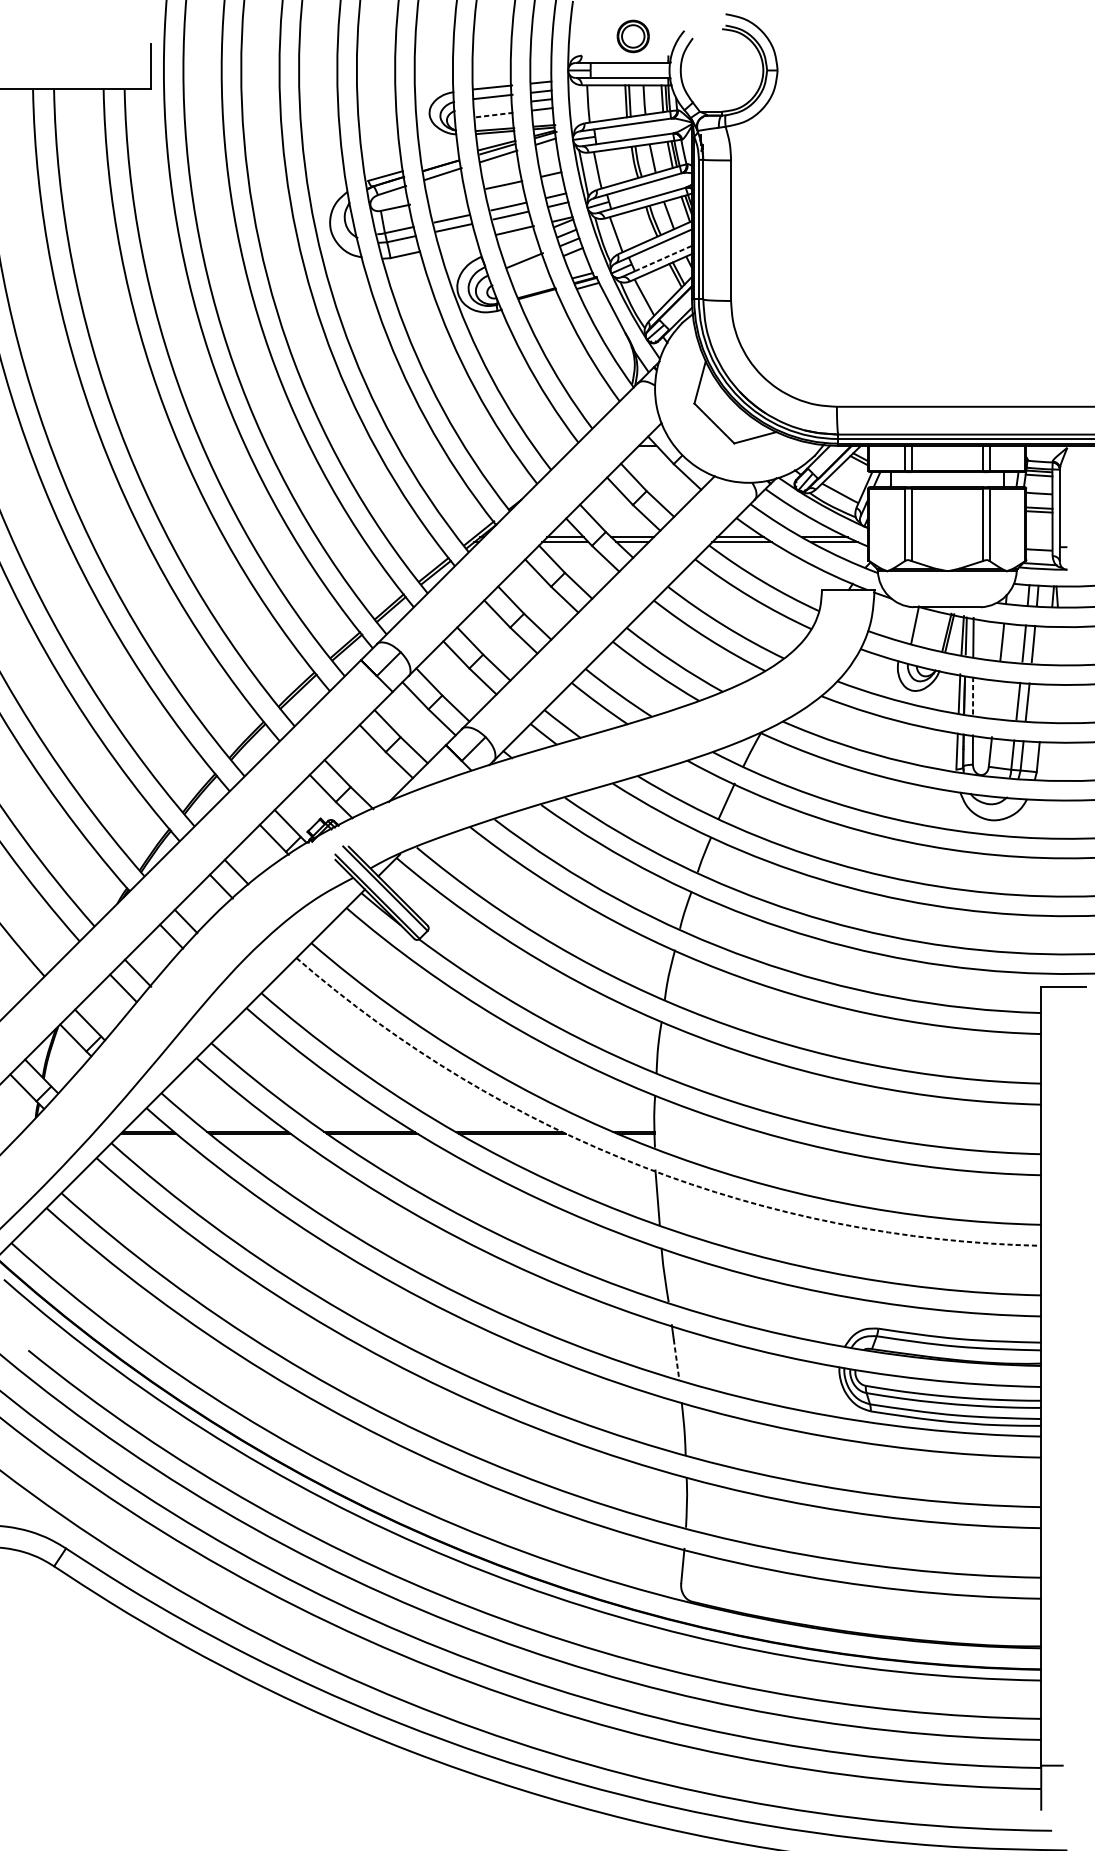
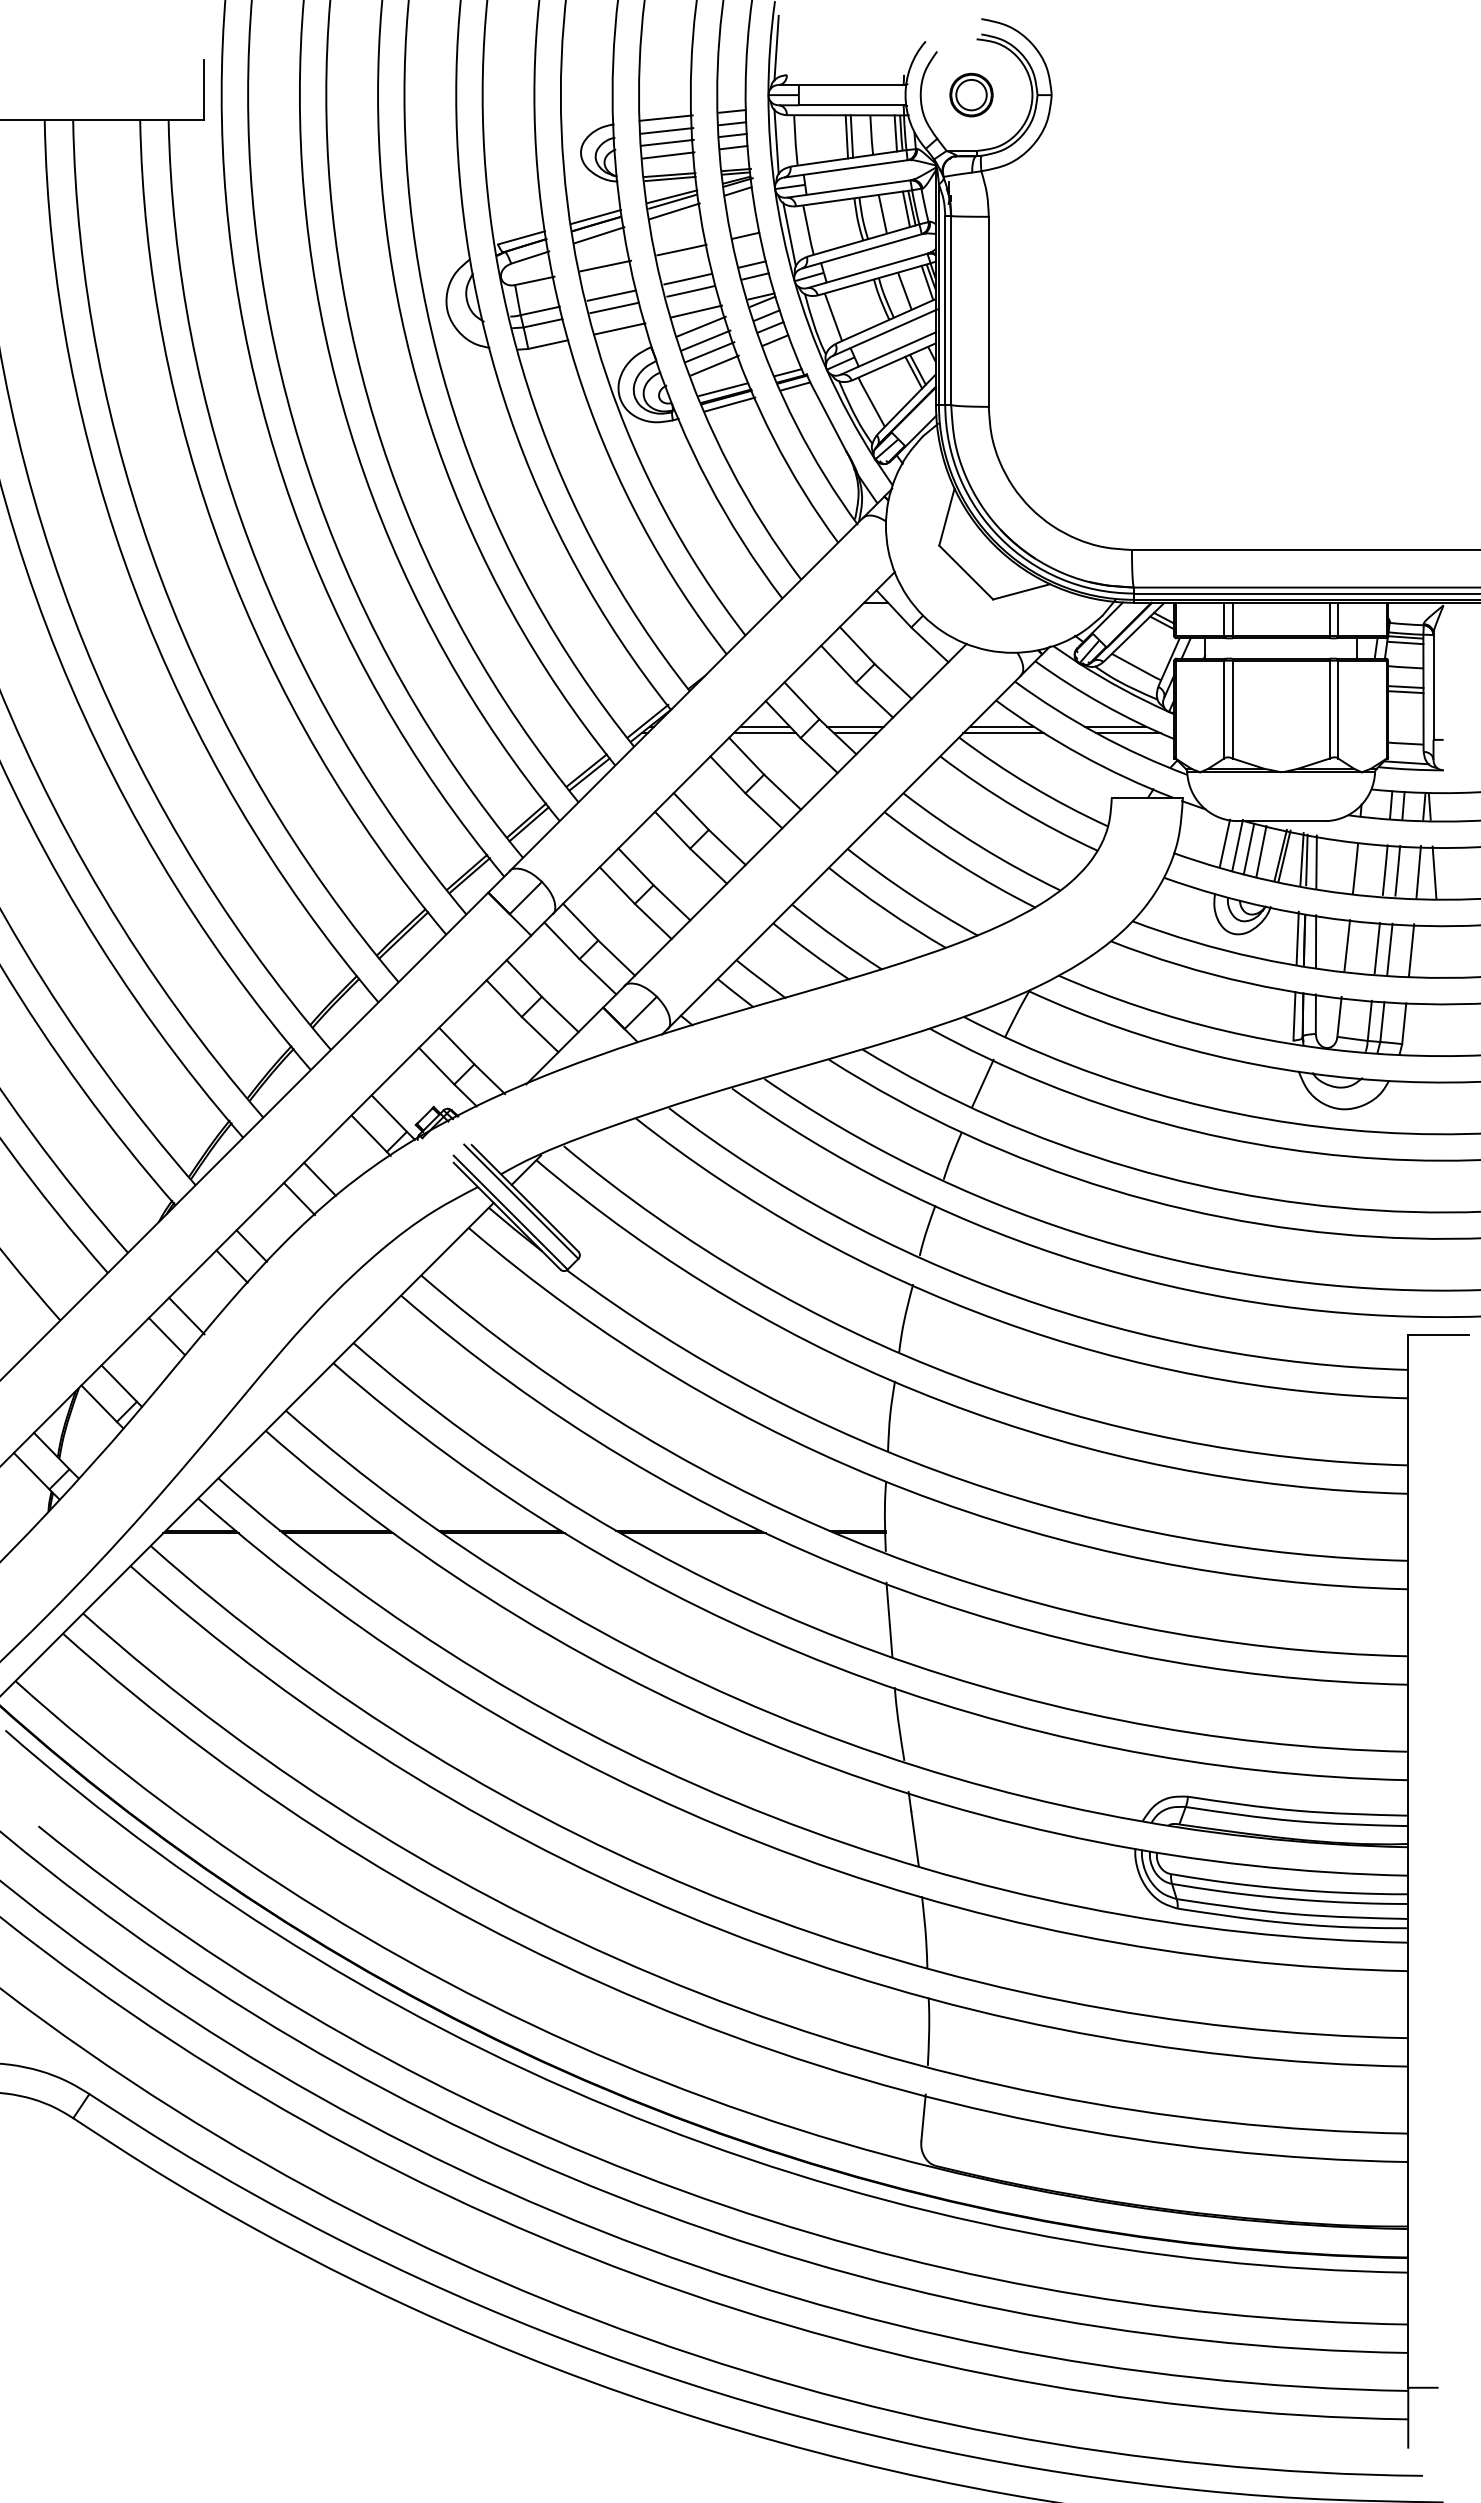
line: (574, 35) -> (776, 47), added
part: (633, 36) -> (971, 94), moved
line: (574, 104) -> (776, 141), added
line: (493, 105) -> (667, 142), added
line: (494, 115) -> (668, 155), dashed -> solid
line: (440, 160) -> (595, 217), added
line: (447, 196) -> (605, 265), added
line: (517, 241) -> (700, 326), added
line: (458, 243) -> (619, 328), added
line: (521, 251) -> (705, 340), added
line: (663, 258) -> (897, 349), dashed -> solid
line: (528, 270) -> (714, 365), added
line: (534, 288) -> (723, 389), added
line: (540, 299) -> (730, 404), added
line: (905, 623) -> (1224, 842), added
line: (923, 627) -> (1248, 848), added
line: (932, 629) -> (1261, 851), added
line: (1048, 644) -> (1418, 871), added
line: (1060, 645) -> (1434, 872), added
line: (973, 696) -> (1316, 941), dashed -> solid
line: (996, 699) -> (1347, 945), added
line: (1043, 702) -> (1411, 950), added
arc: (643, 1167) -> (870, 1578), dashed -> solid
line: (676, 1359) -> (915, 1838), dashed -> solid

